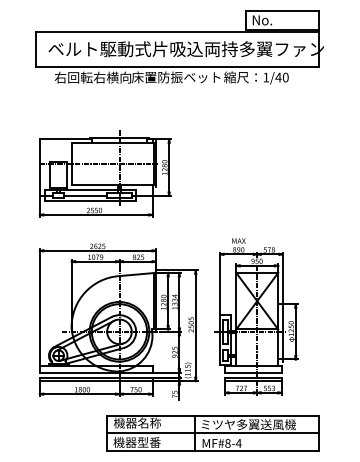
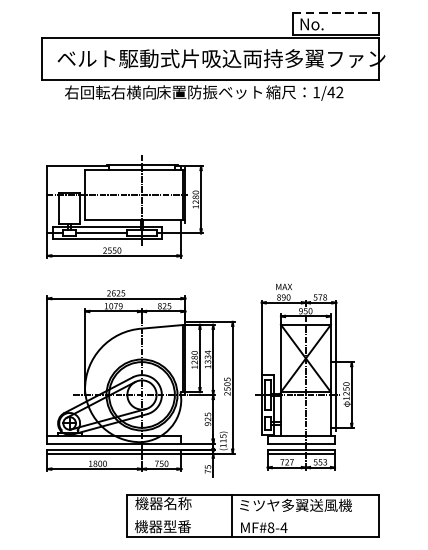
line: (283, 11) -> (337, 13), solid -> dashed
text: (285, 77) -> (339, 92), 1/40 -> 1/42
line: (212, 433) -> (252, 515), removed

